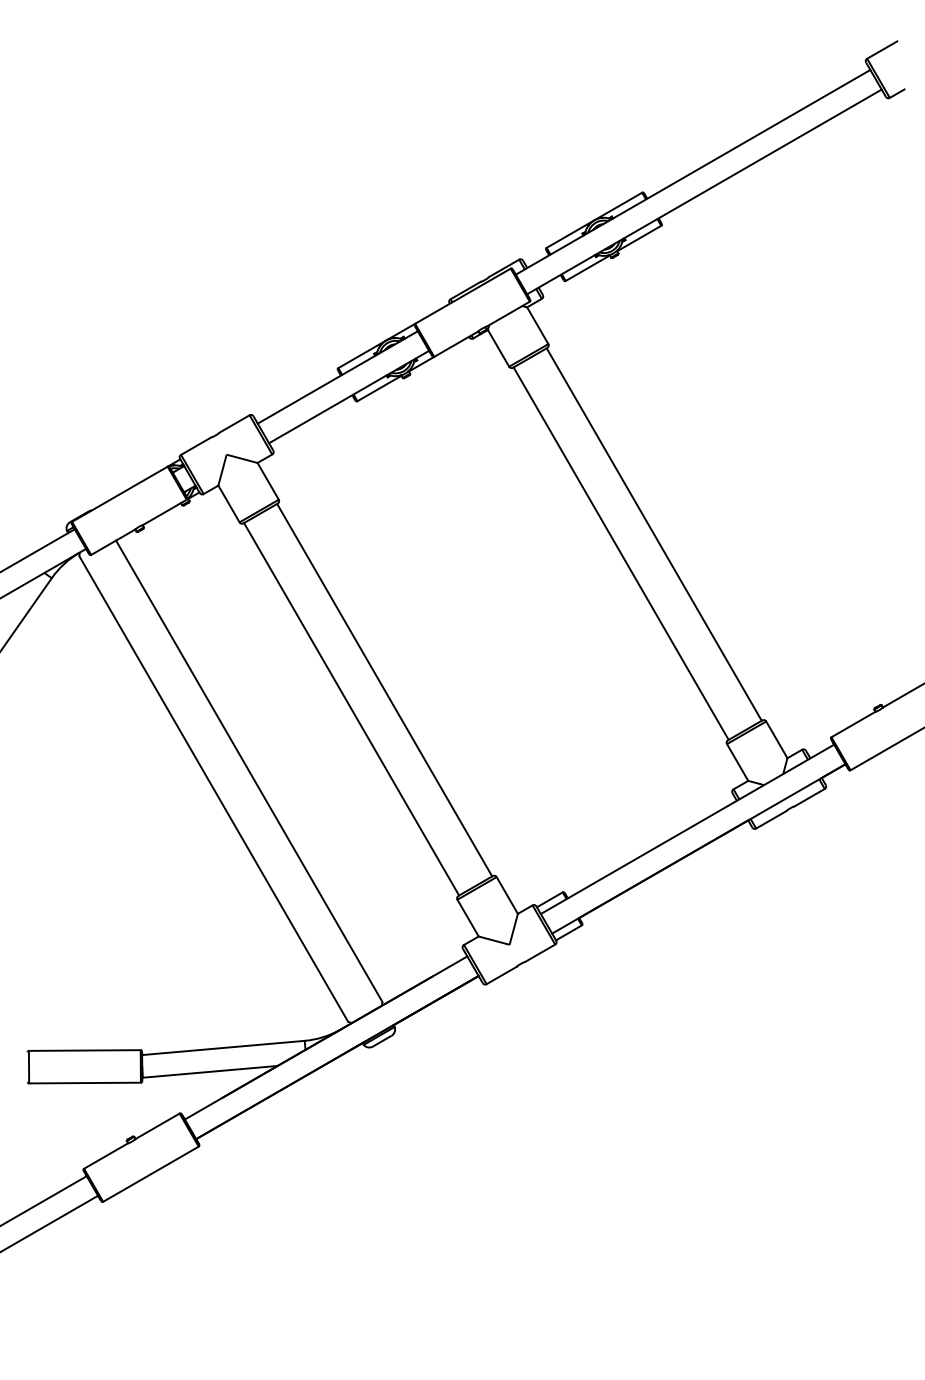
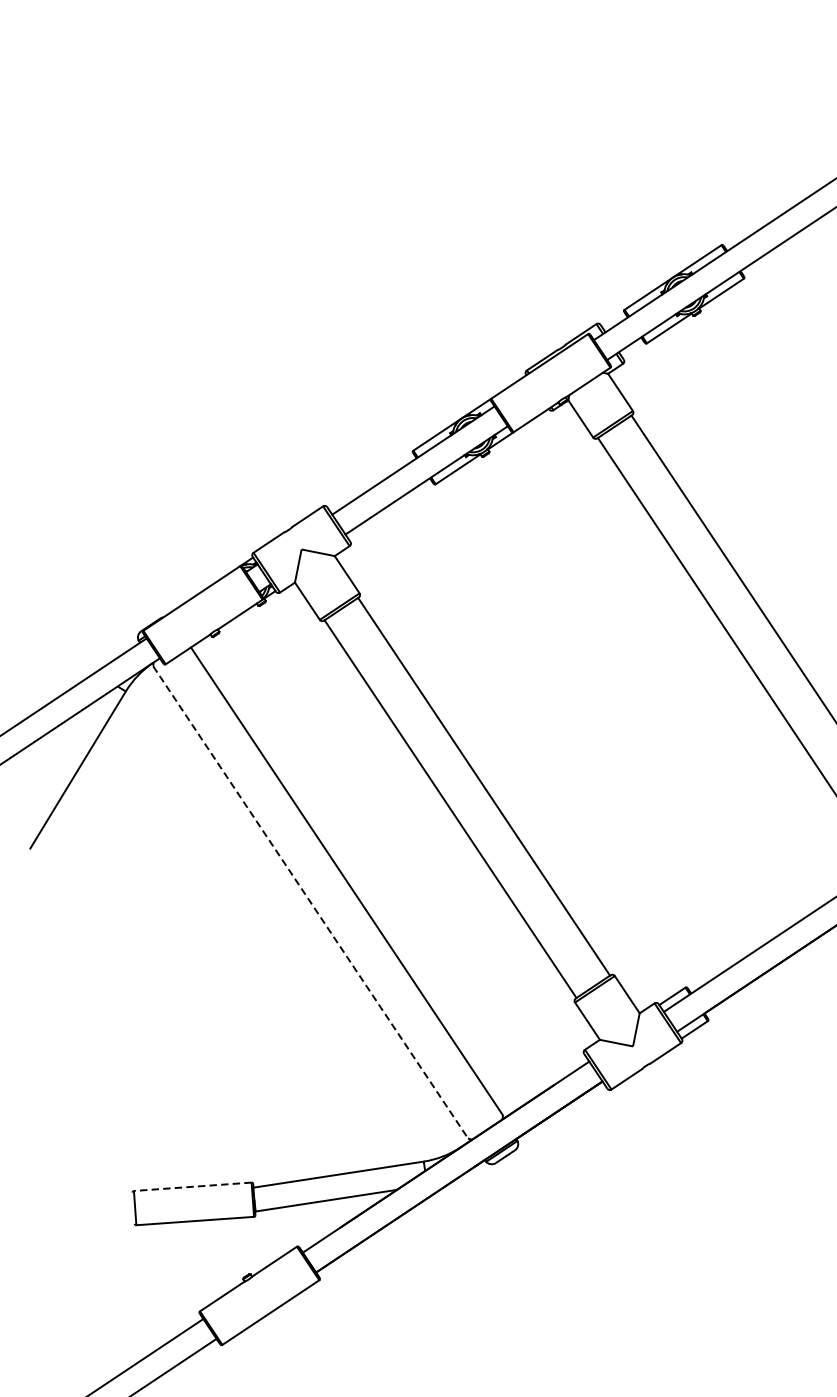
line: (213, 788) -> (310, 902), solid -> dashed
line: (84, 1050) -> (192, 1186), solid -> dashed

